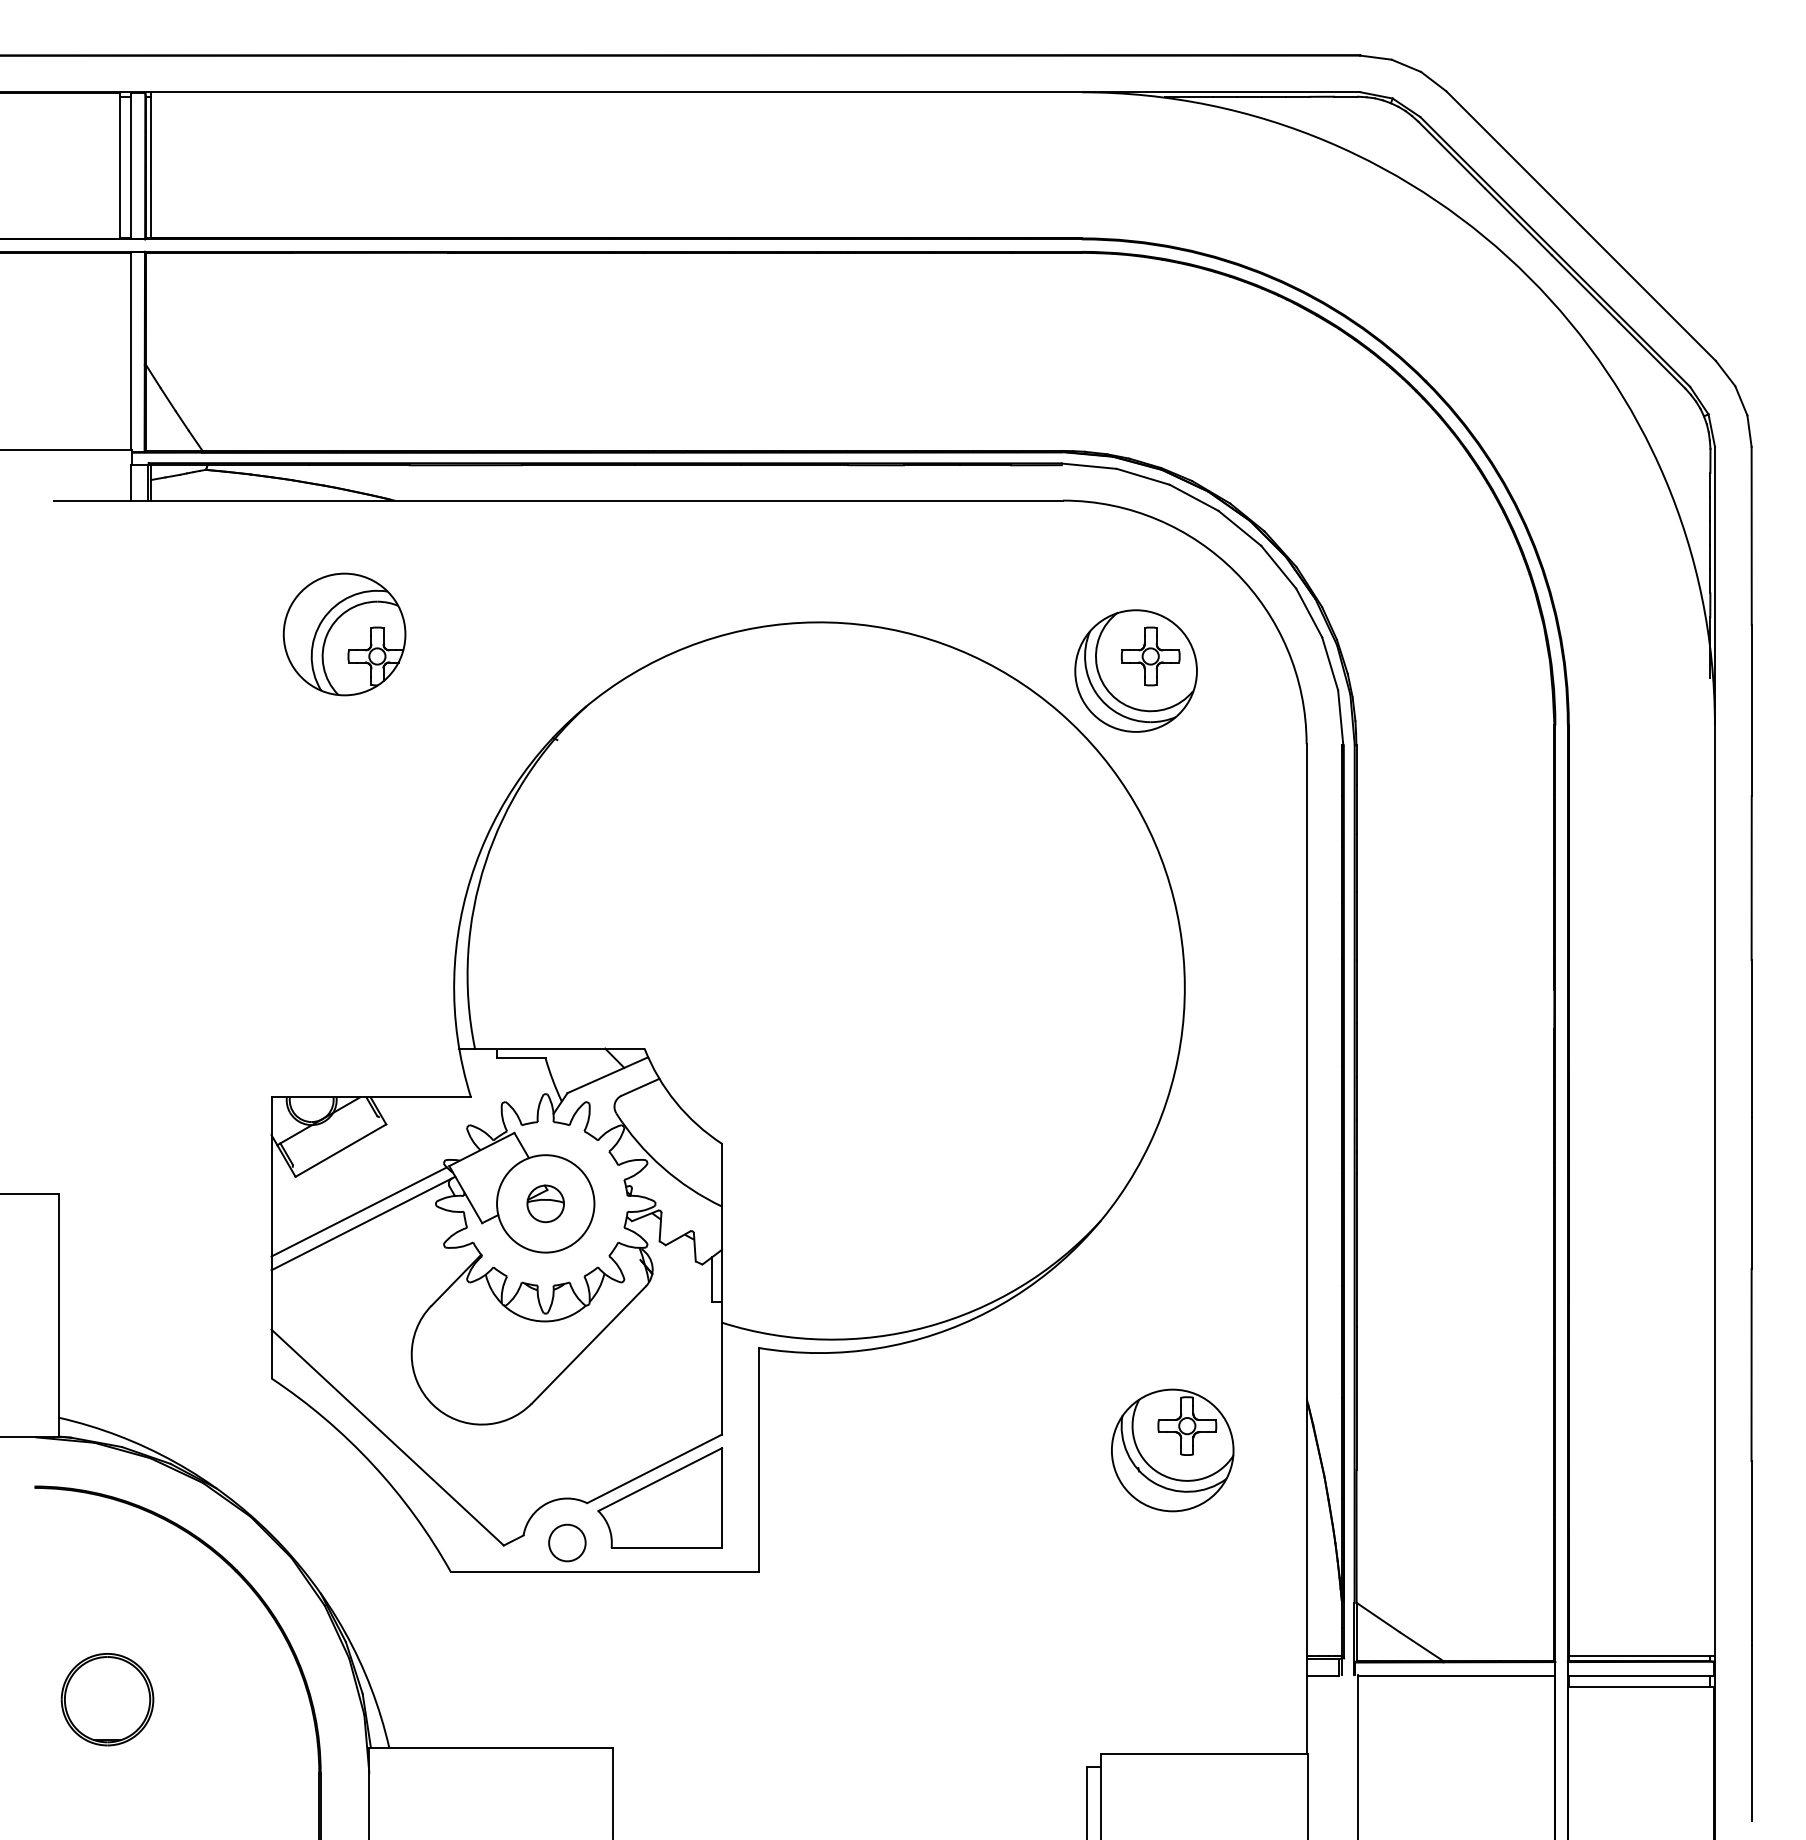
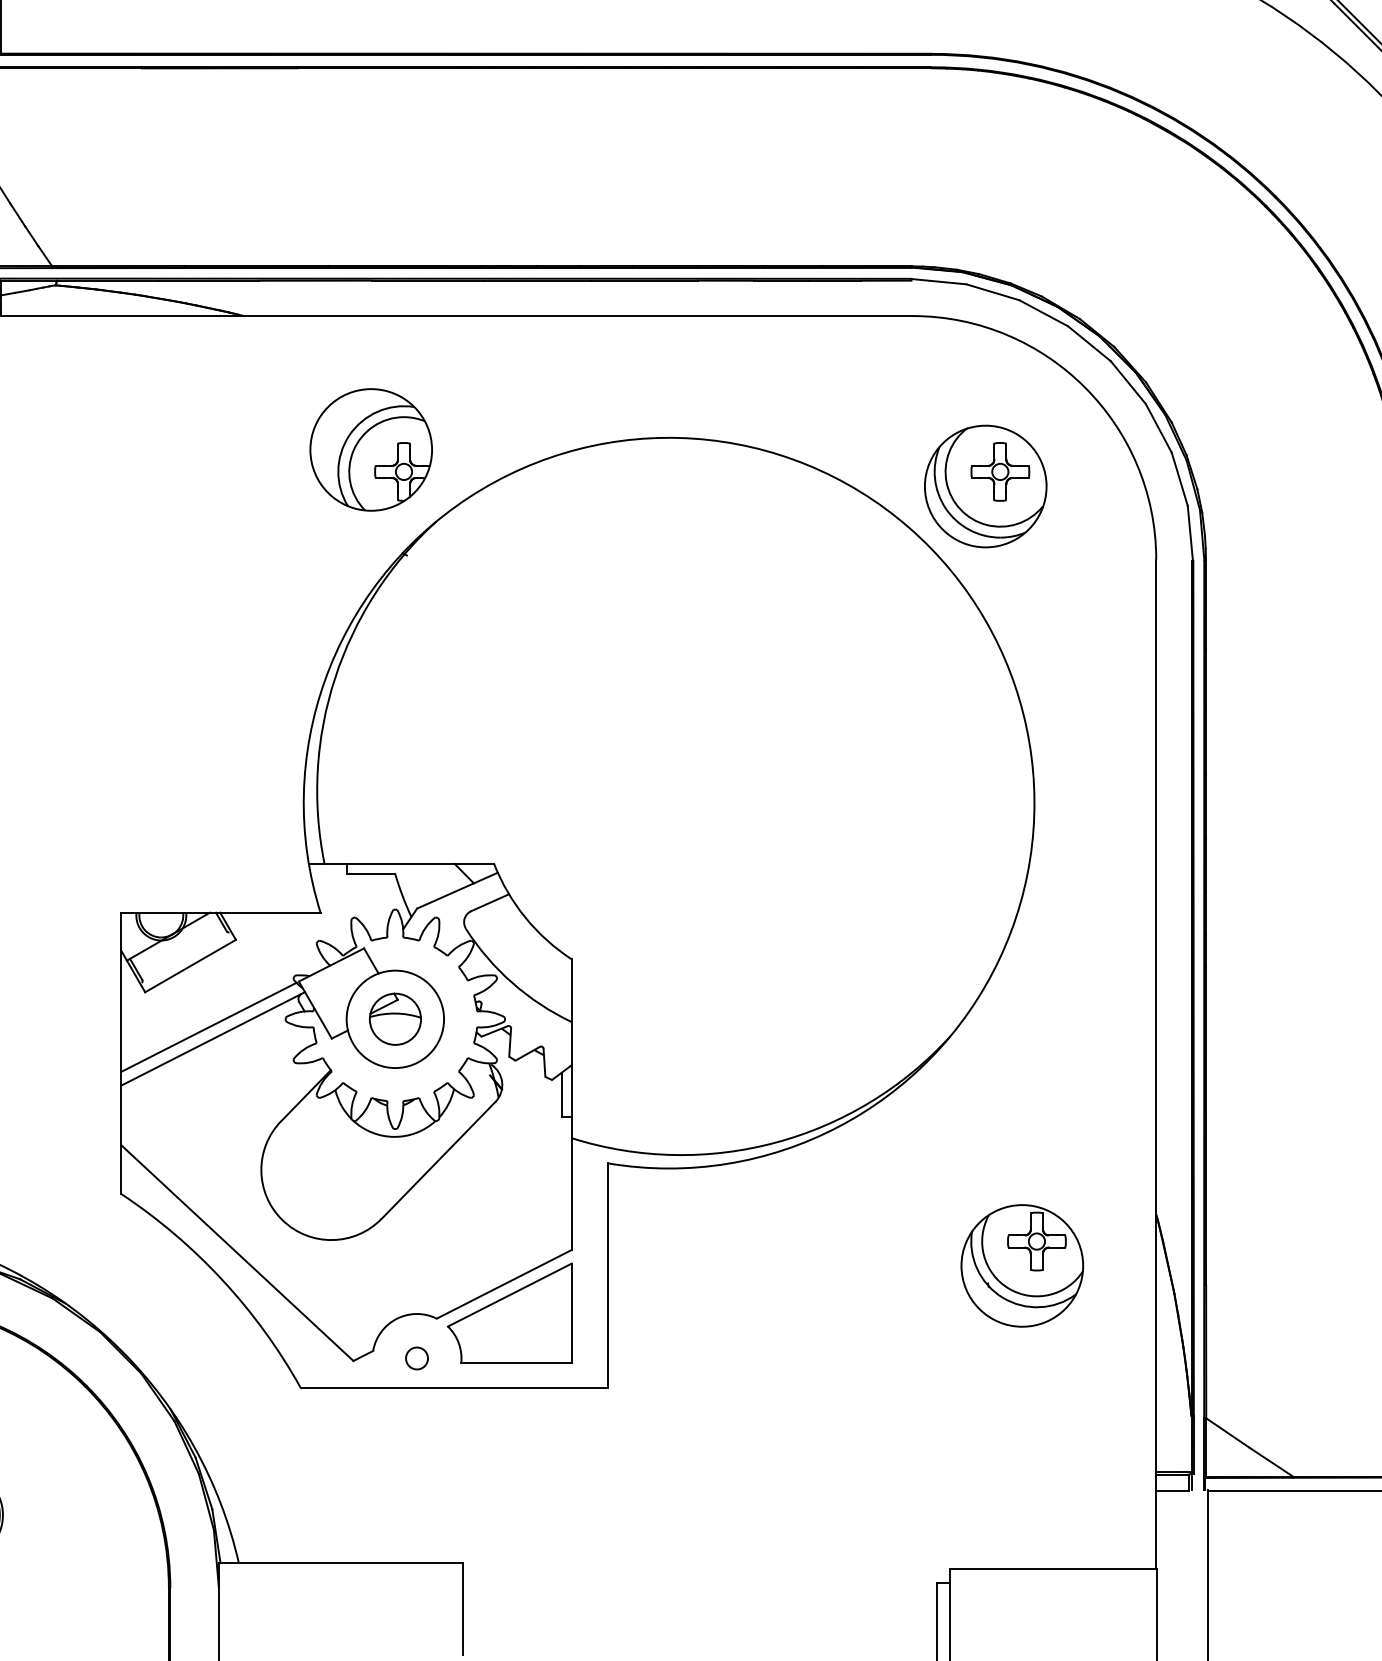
part: (344, 634) -> (371, 449), moved
part: (545, 1203) -> (395, 1018), size x1.4
circle: (567, 1542) -> (417, 1357), size x0.6

